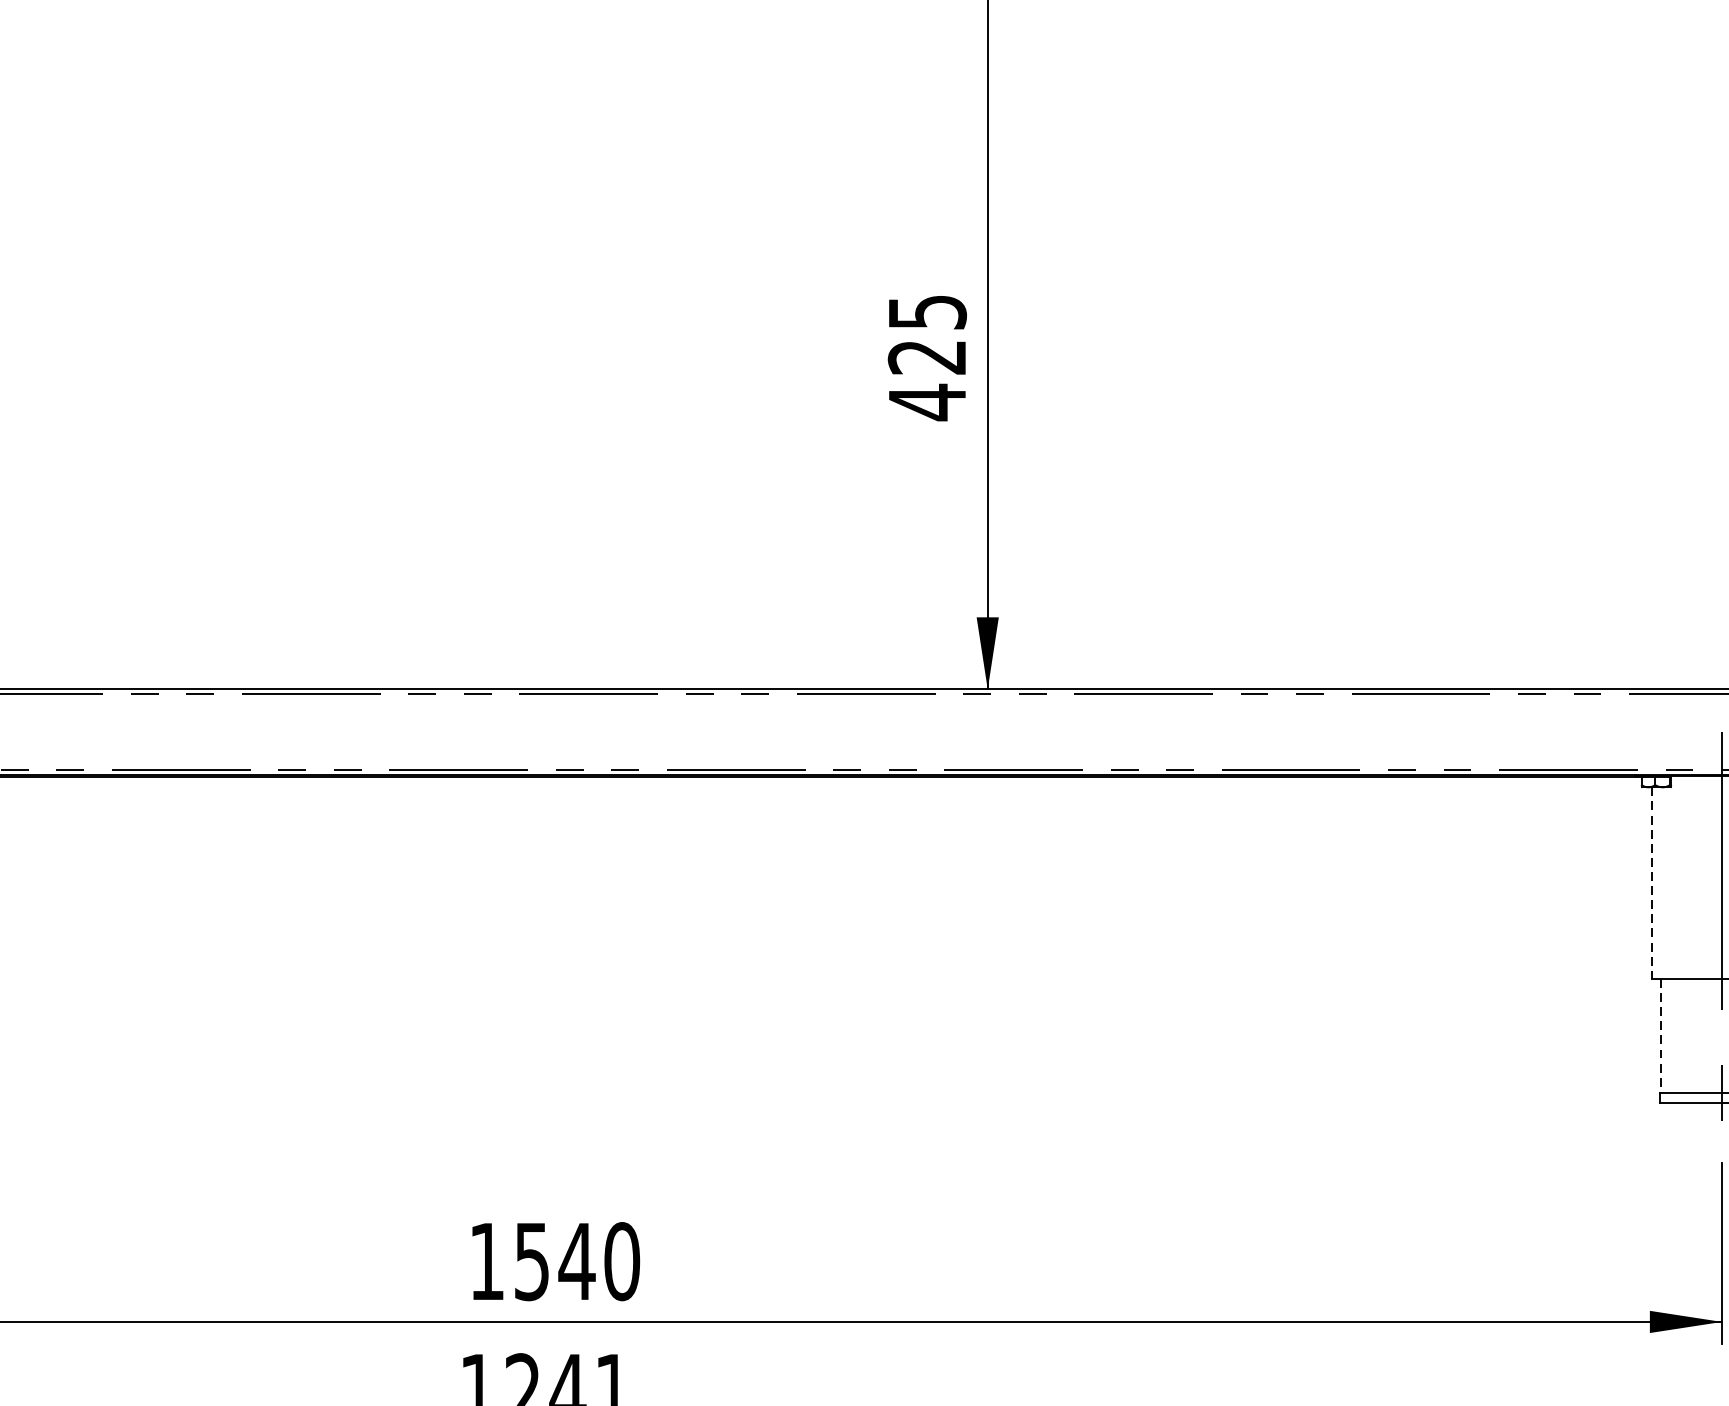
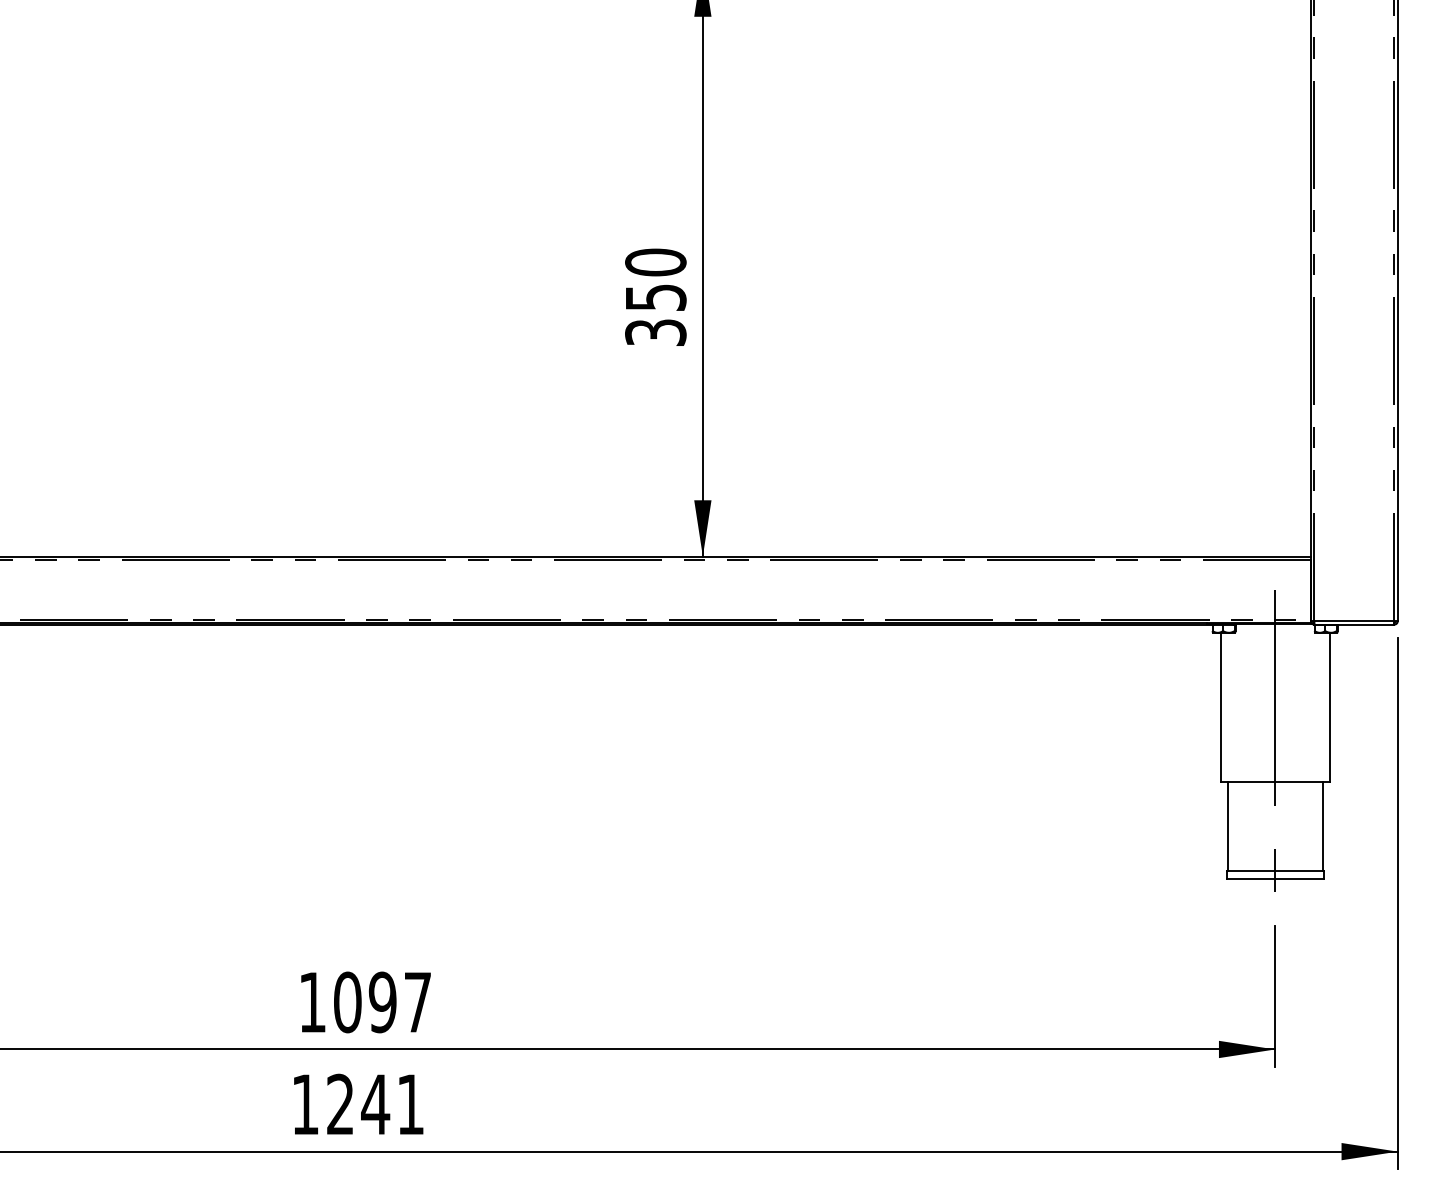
text: (926, 357) -> (655, 297), 425 -> 350
line: (1651, 883) -> (1220, 707), dashed -> solid
line: (1660, 1035) -> (1227, 826), dashed -> solid
text: (576, 1261) -> (382, 1002), 1540 -> 1097

